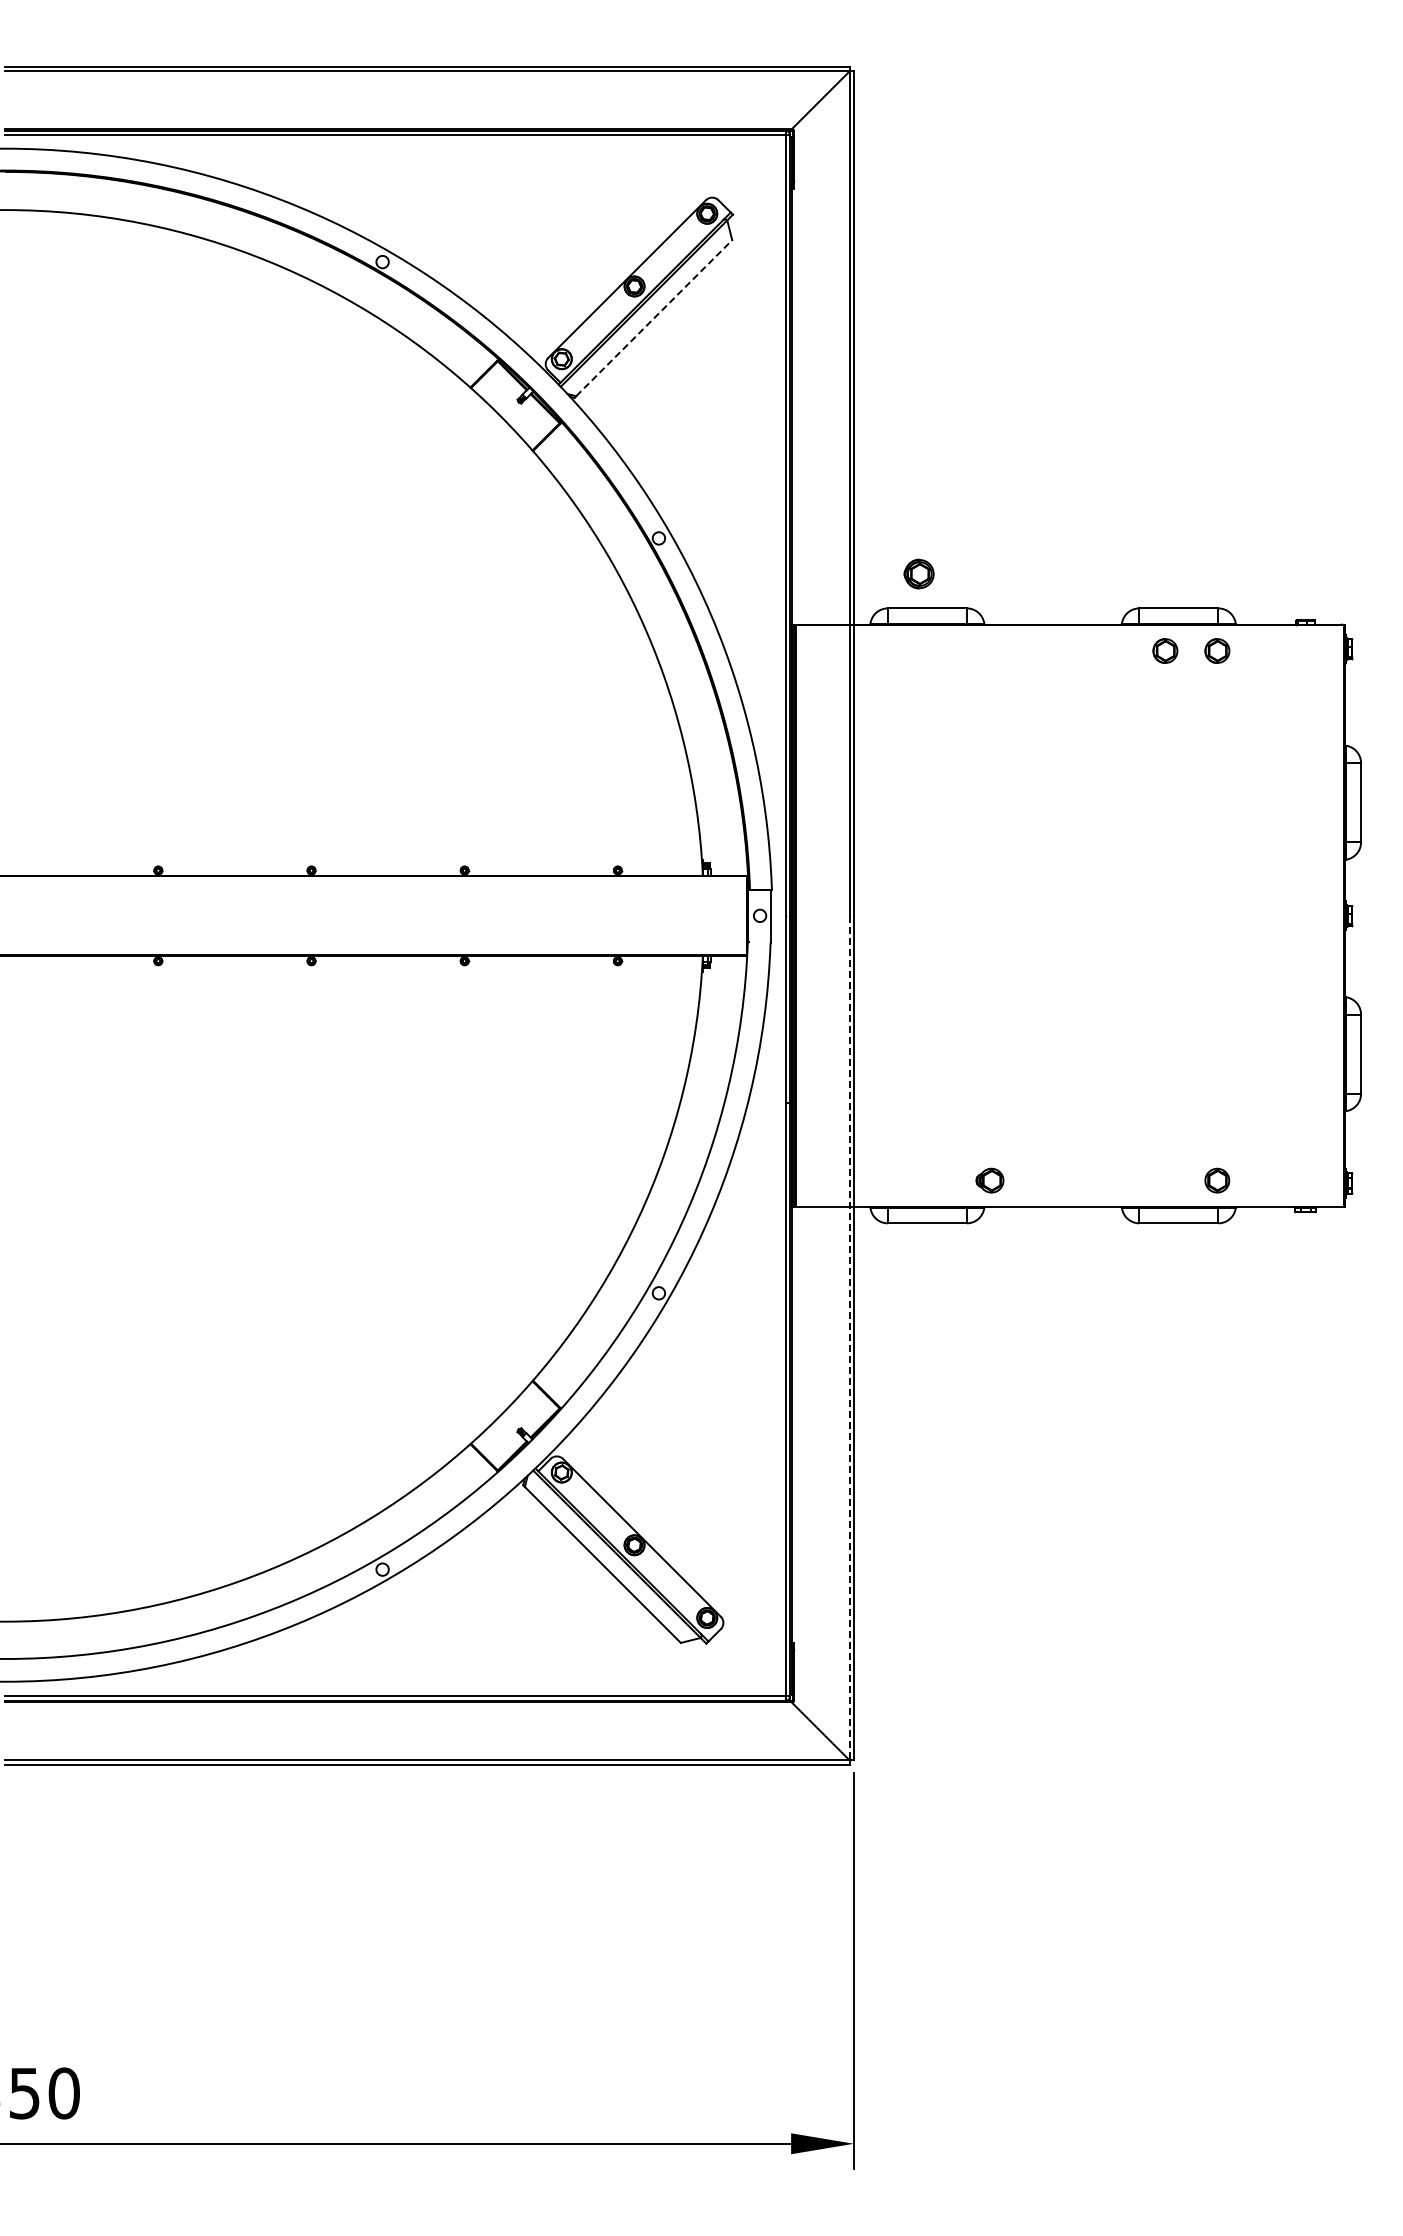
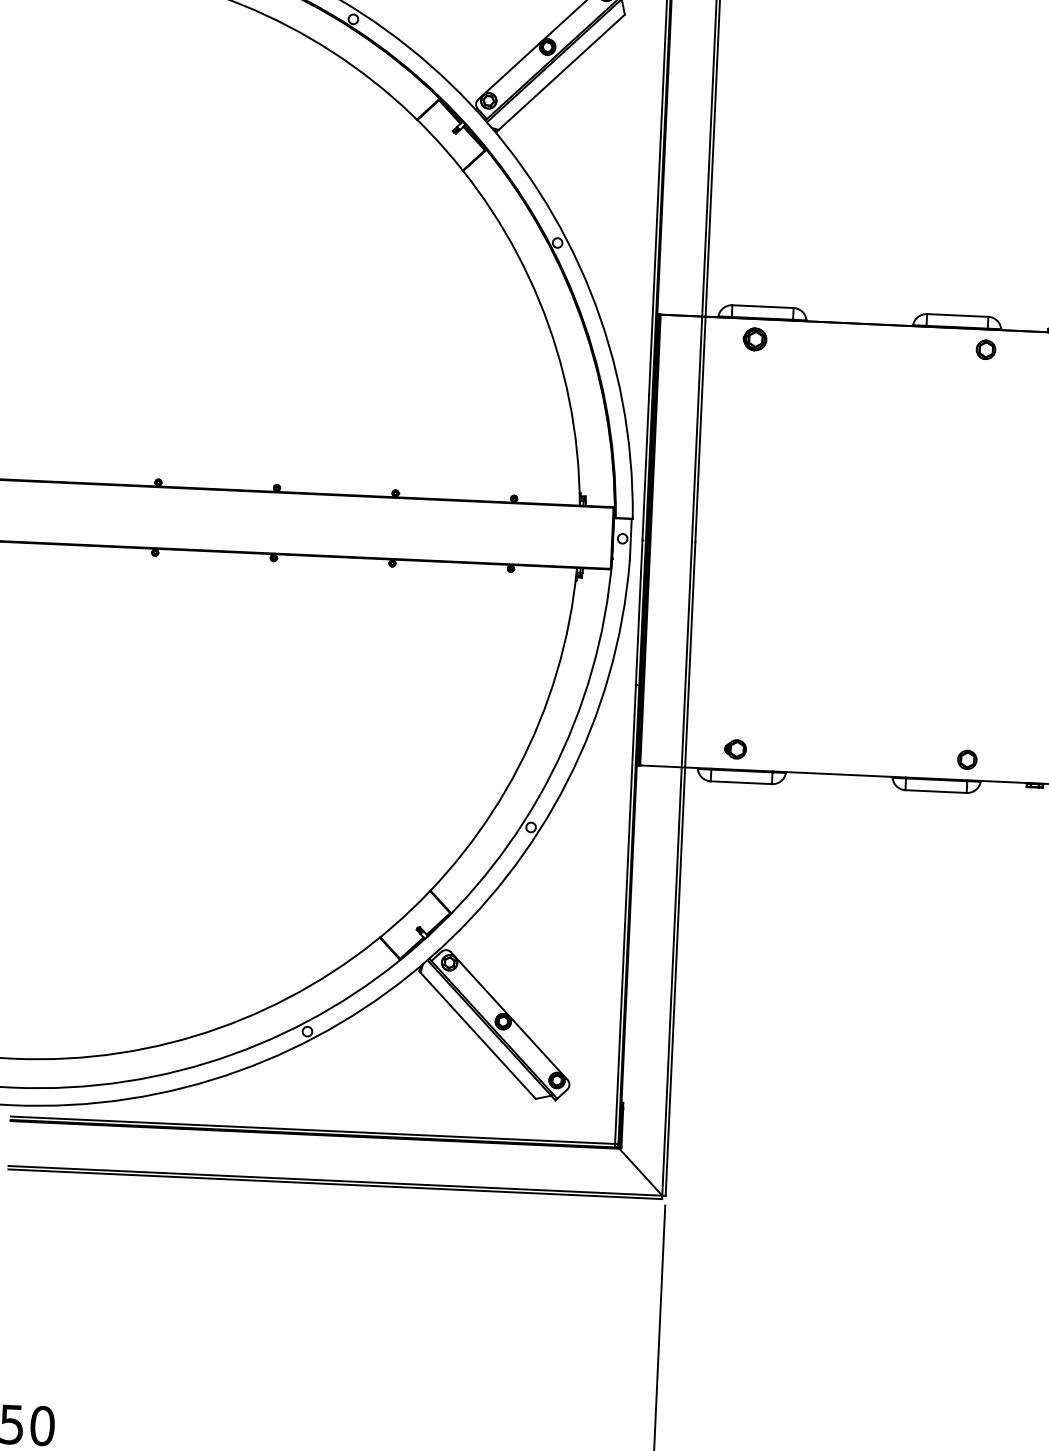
line: (654, 317) -> (561, 71), dashed -> solid
part: (918, 573) -> (754, 338), moved
part: (1165, 650) -> (945, 347), removed
part: (989, 1180) -> (735, 749), moved
line: (849, 1338) -> (677, 869), dashed -> solid

